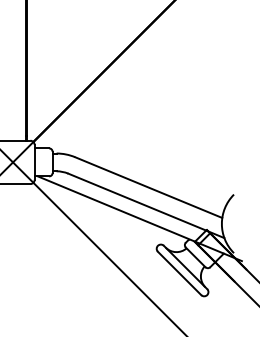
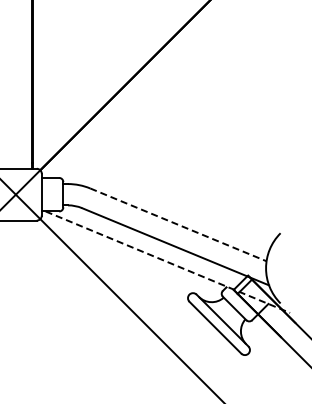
line: (148, 188) -> (178, 225), solid -> dashed
line: (140, 219) -> (168, 262), solid -> dashed

